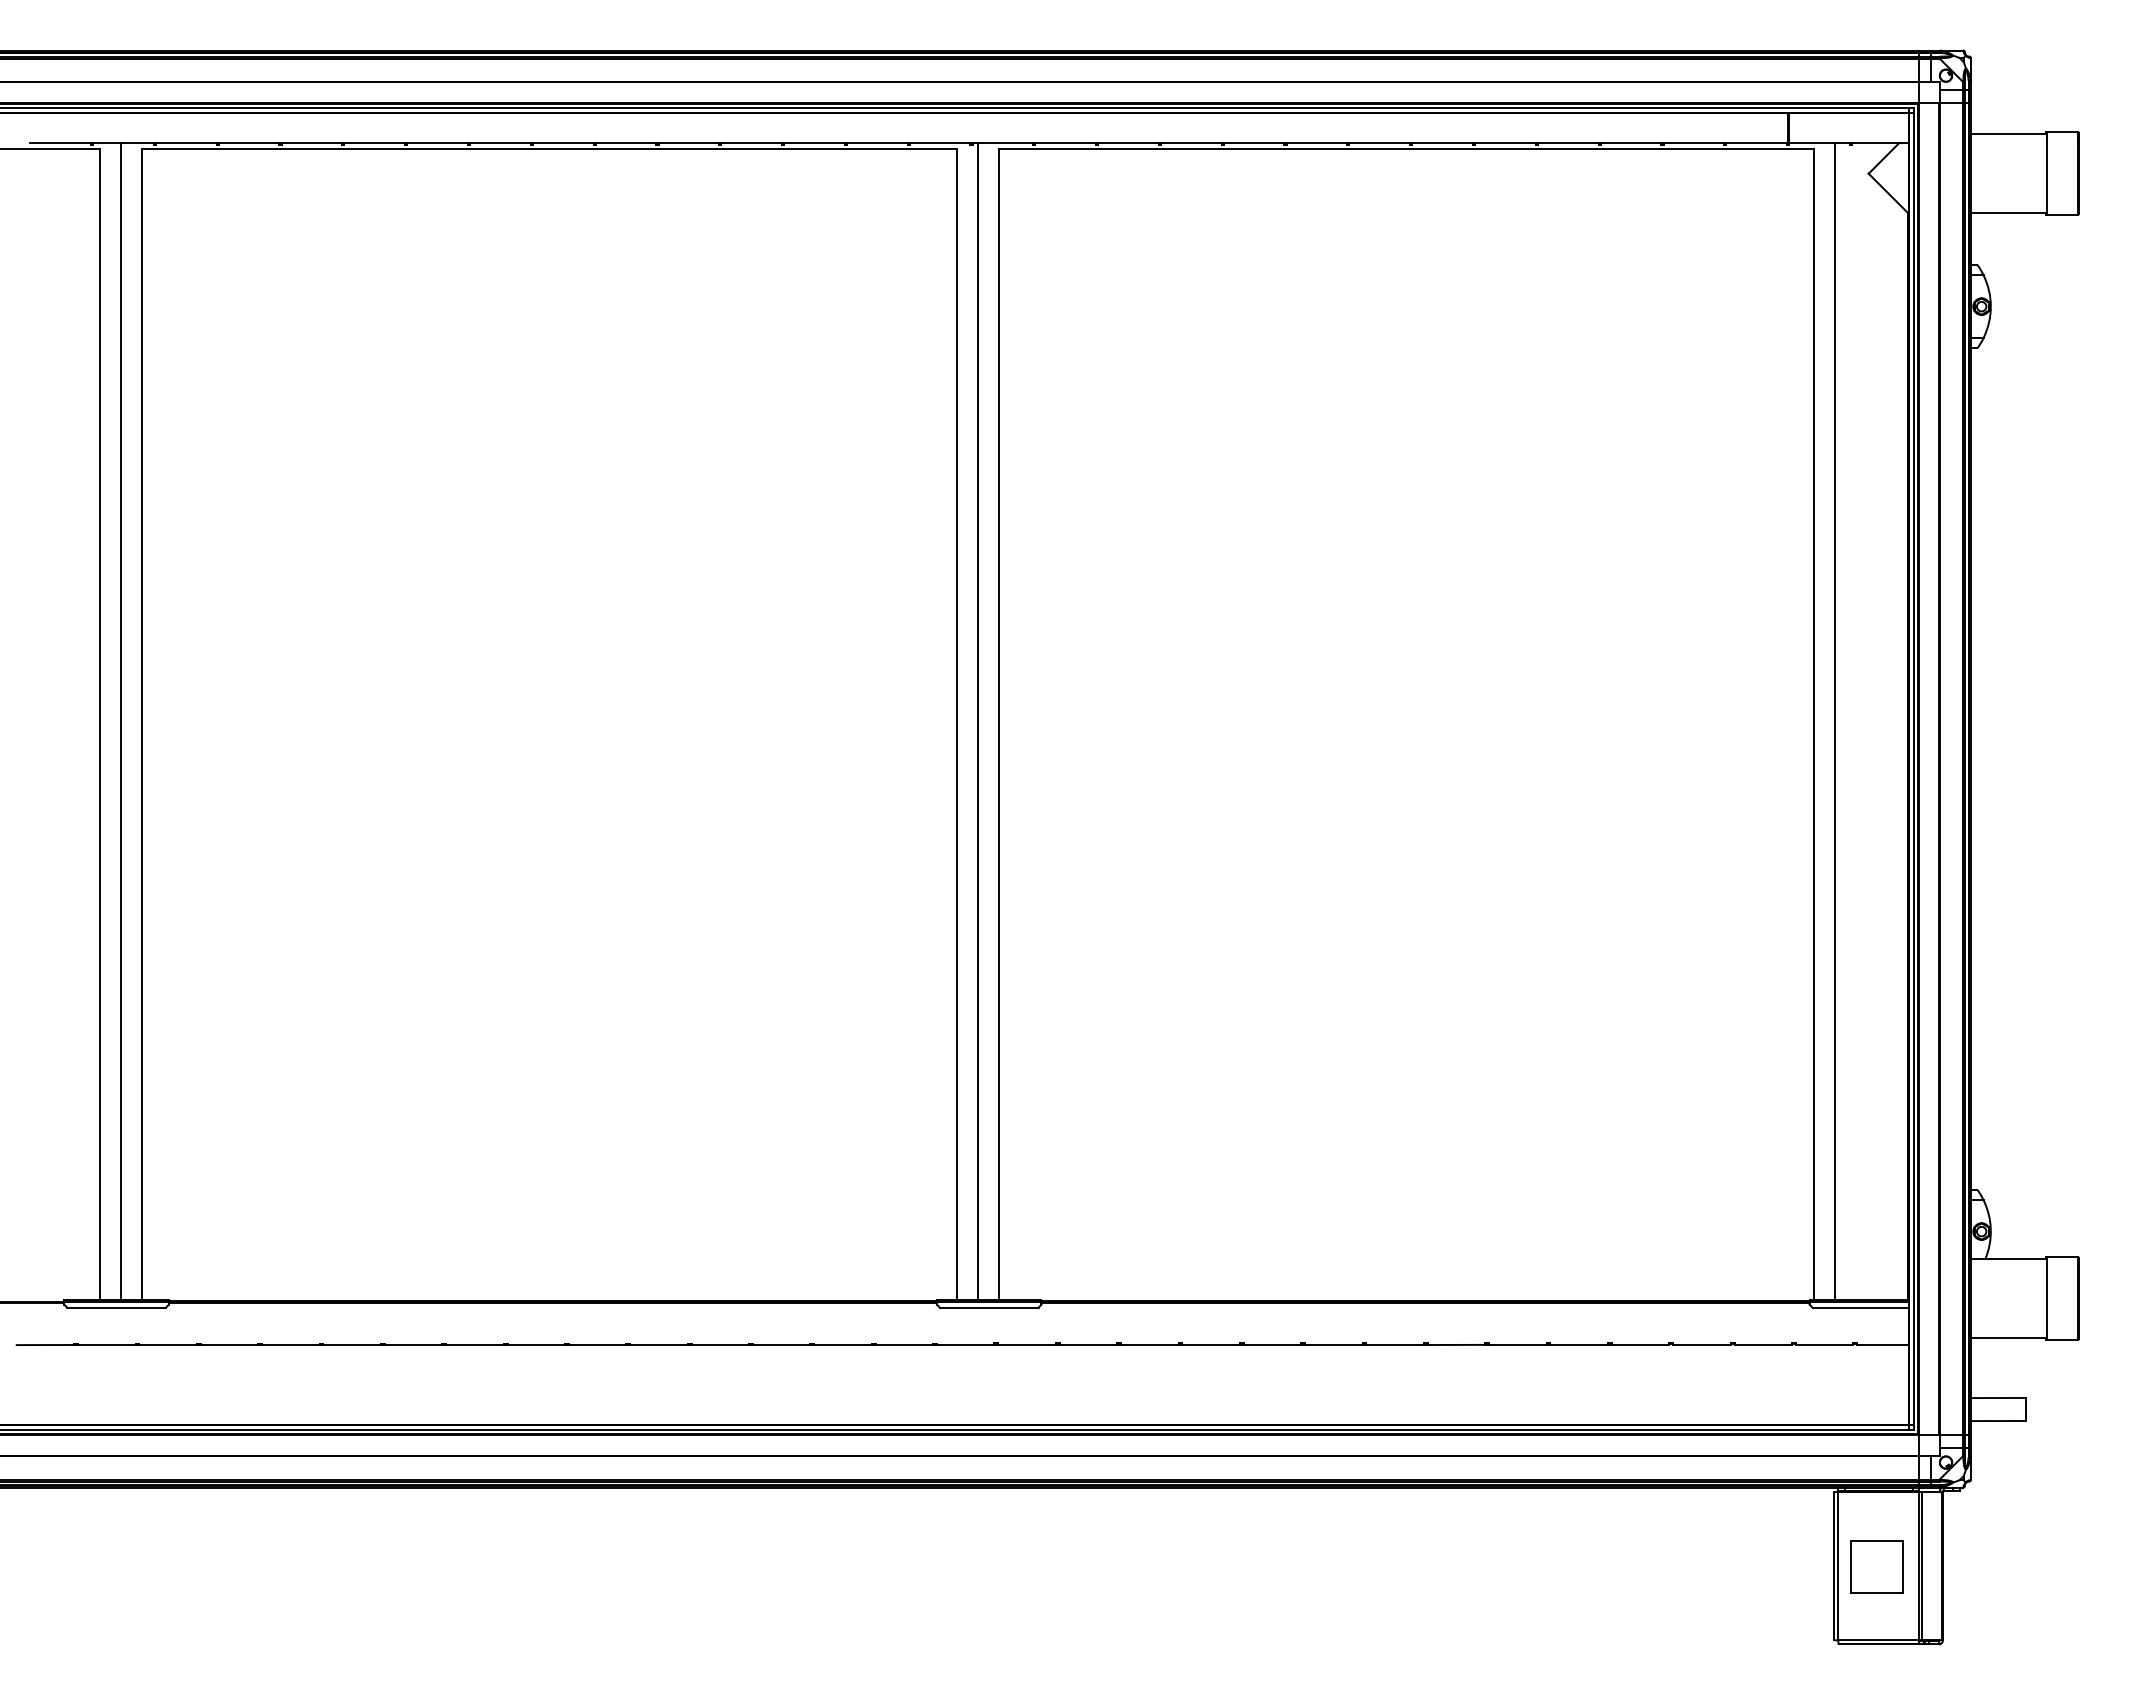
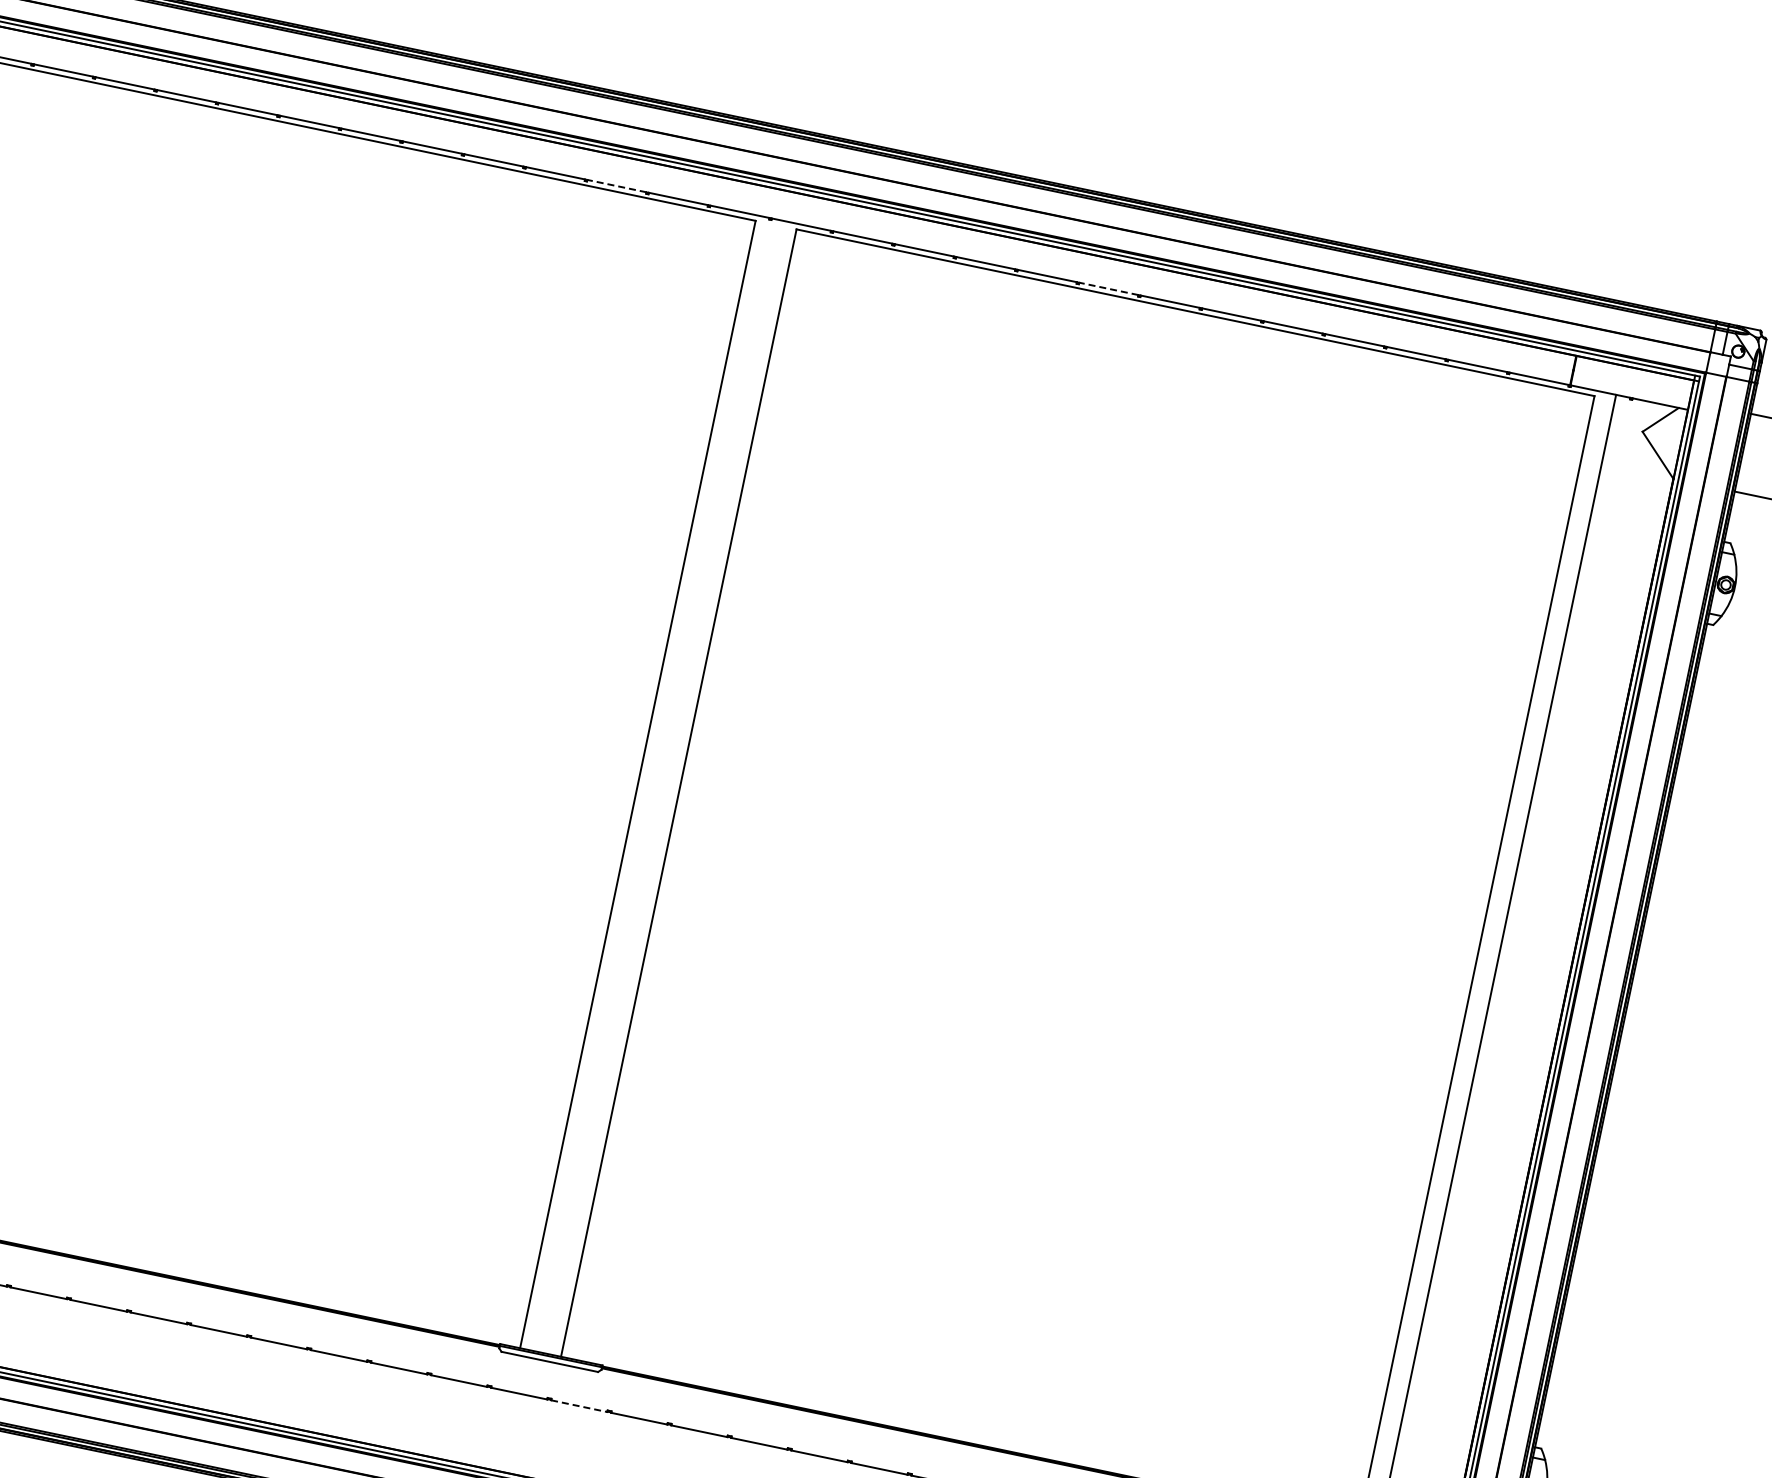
line: (813, 143) -> (615, 186), solid -> dashed
line: (1316, 143) -> (1108, 289), solid -> dashed
line: (978, 721) -> (659, 785), removed
line: (1027, 1344) -> (579, 1405), solid -> dashed

